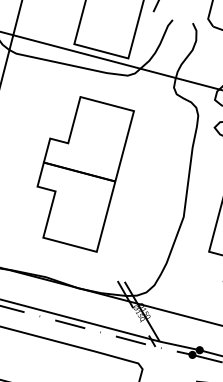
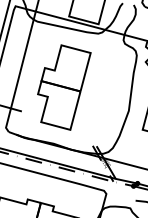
part: (85, 174) -> (64, 87), moved

